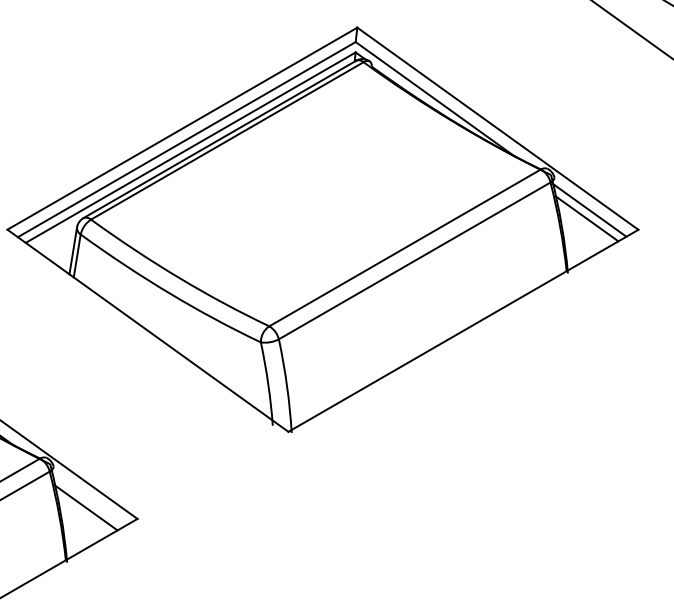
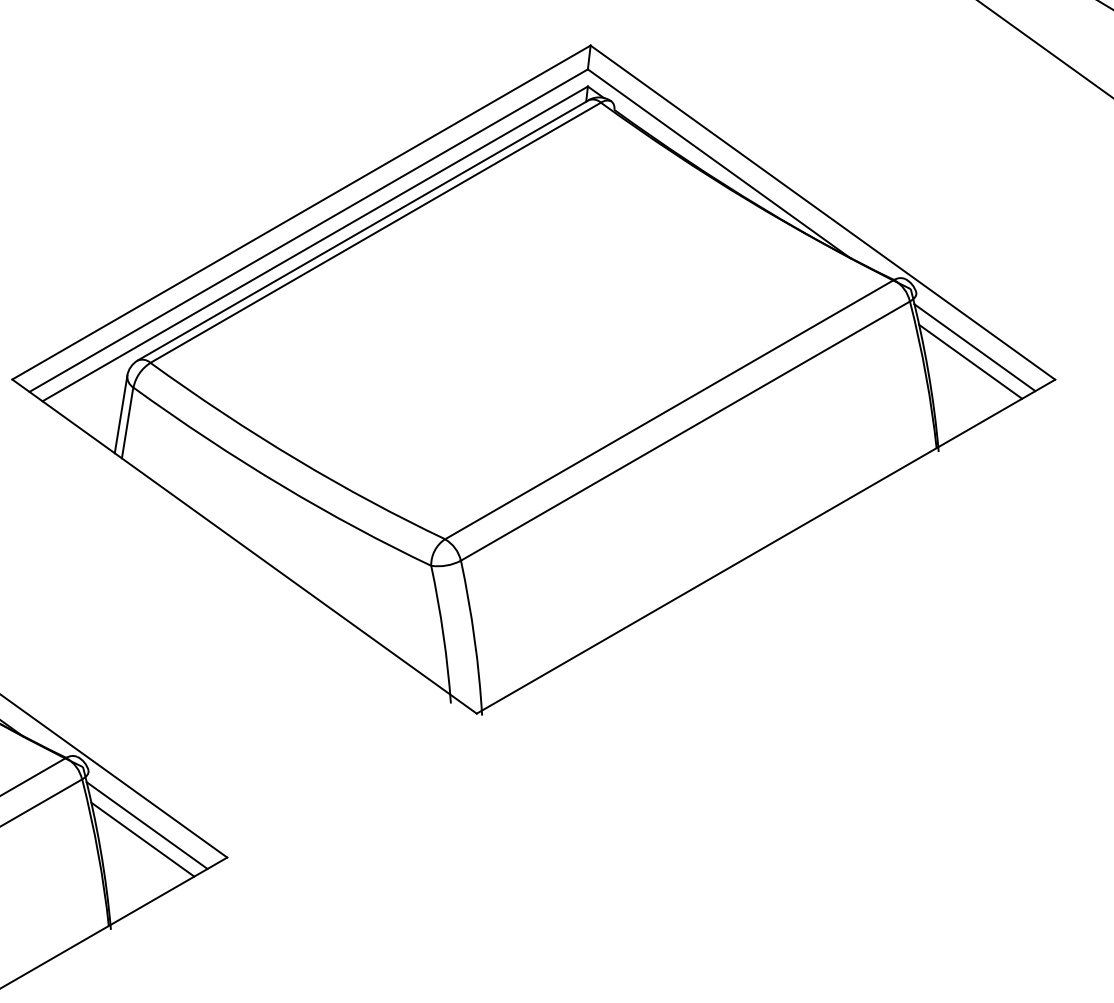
line: (88, 499) -> (146, 825), added

